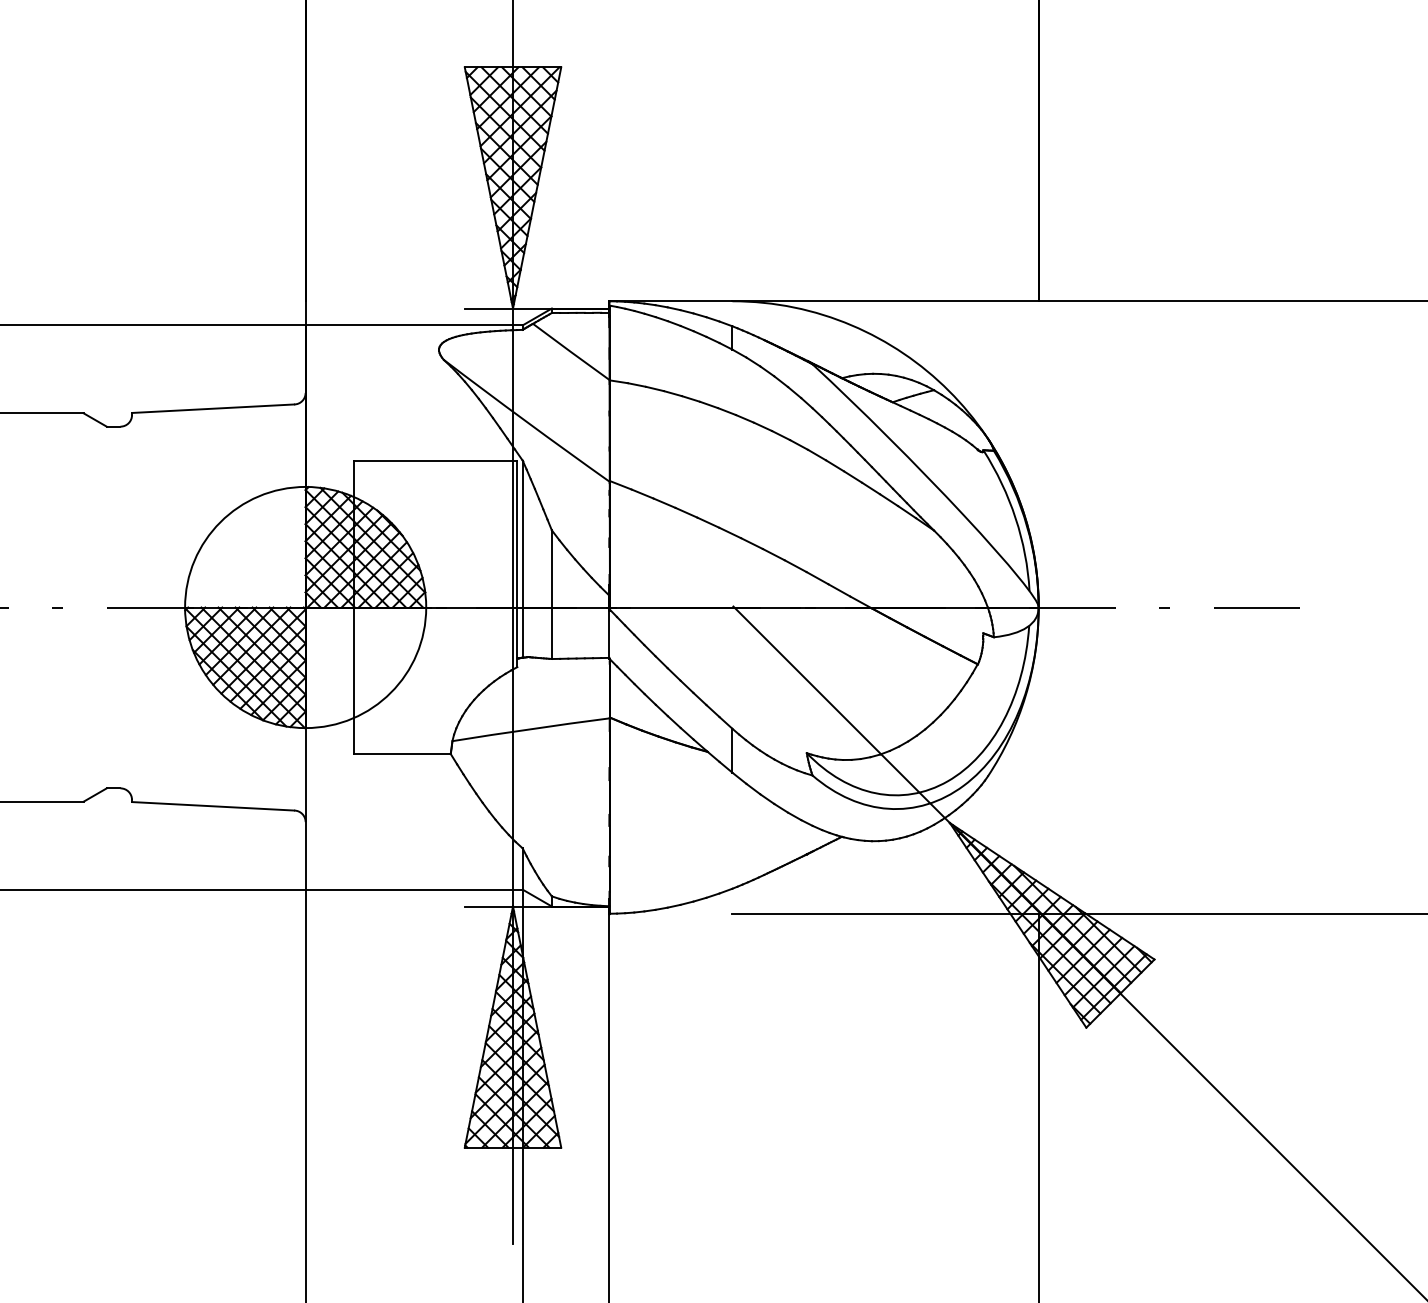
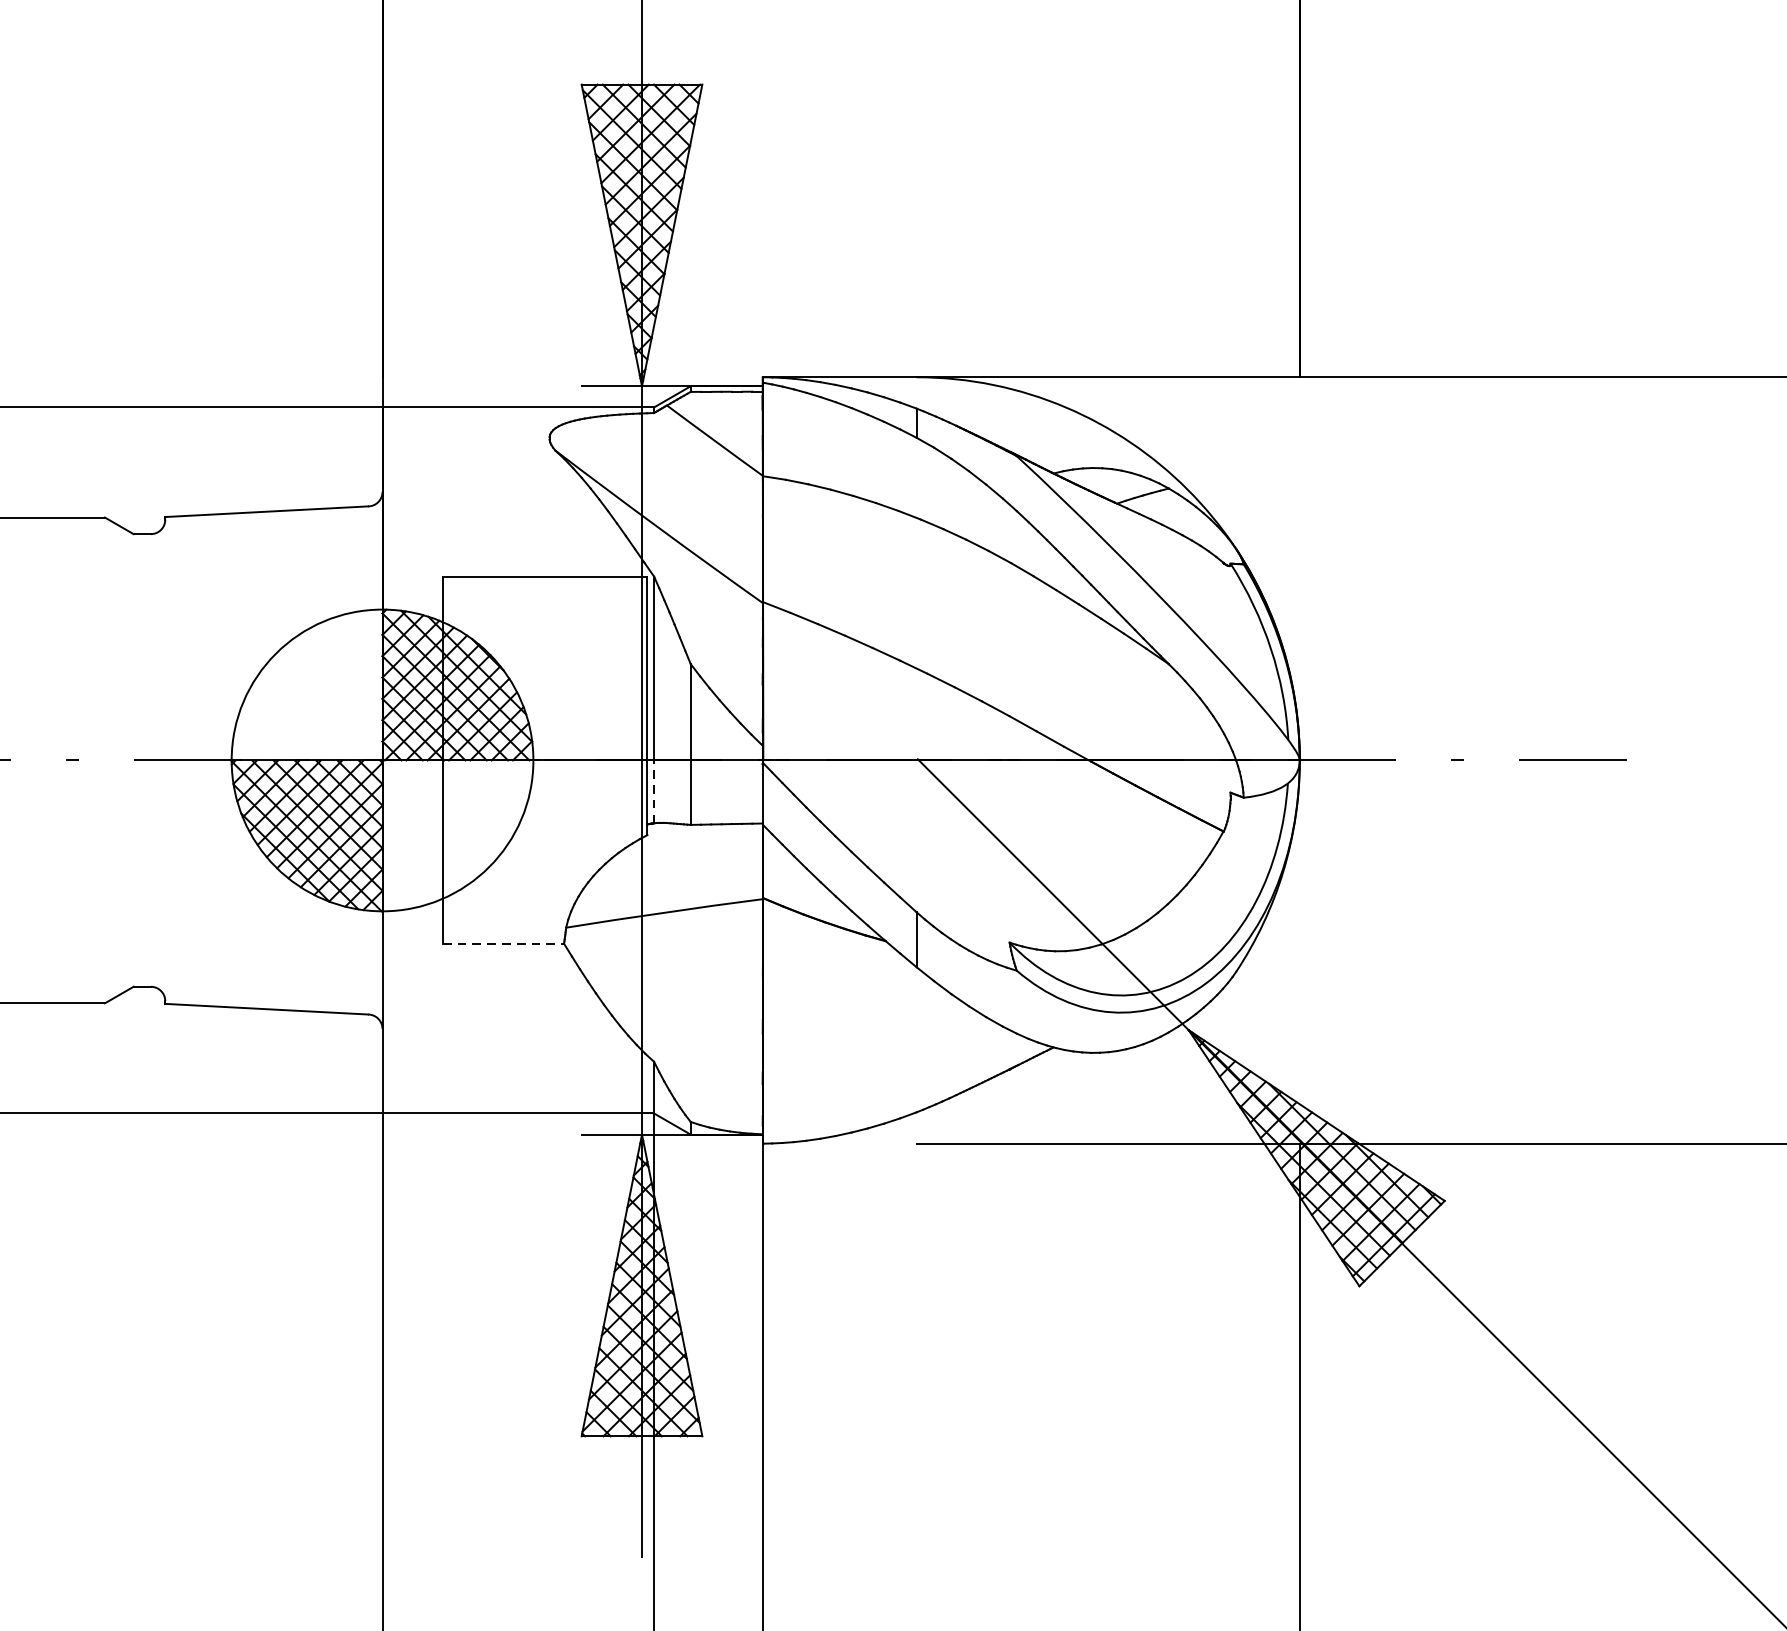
line: (522, 632) -> (653, 791), solid -> dashed
line: (402, 753) -> (503, 943), solid -> dashed

